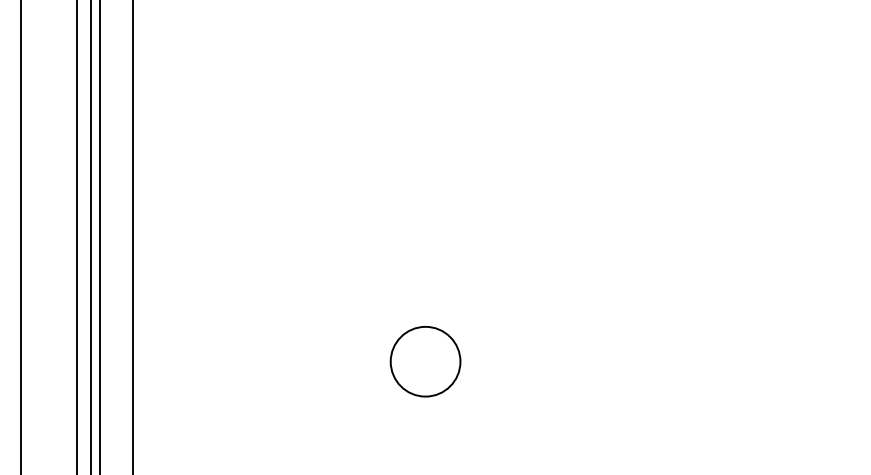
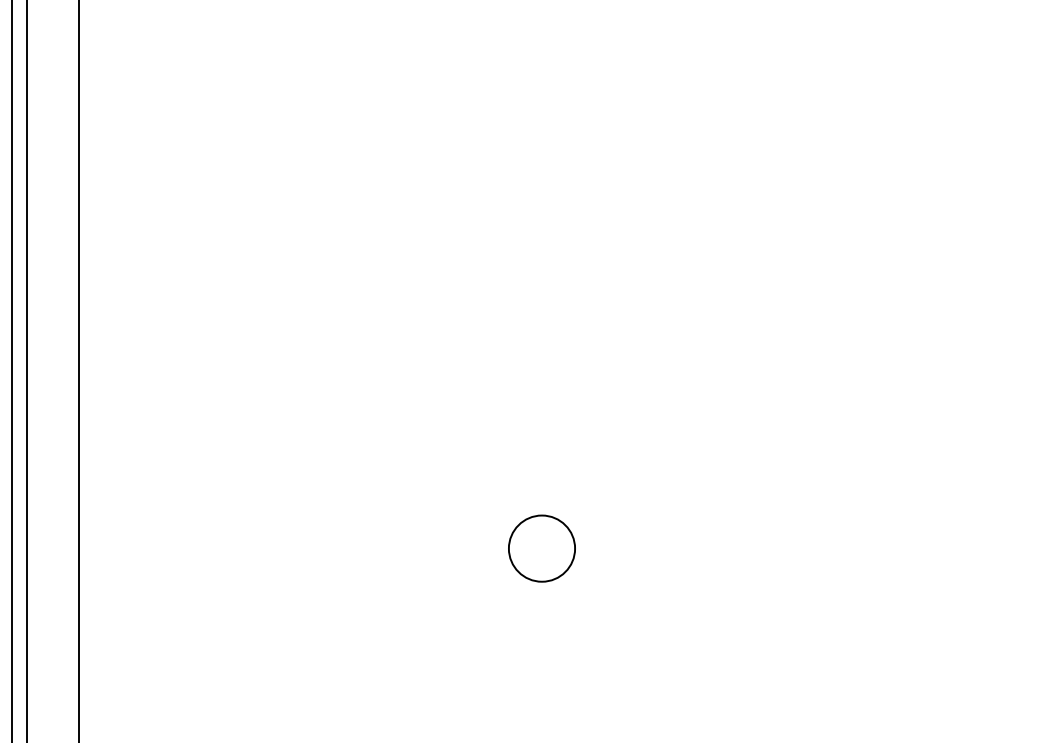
circle: (425, 361) -> (541, 548), size x0.6

